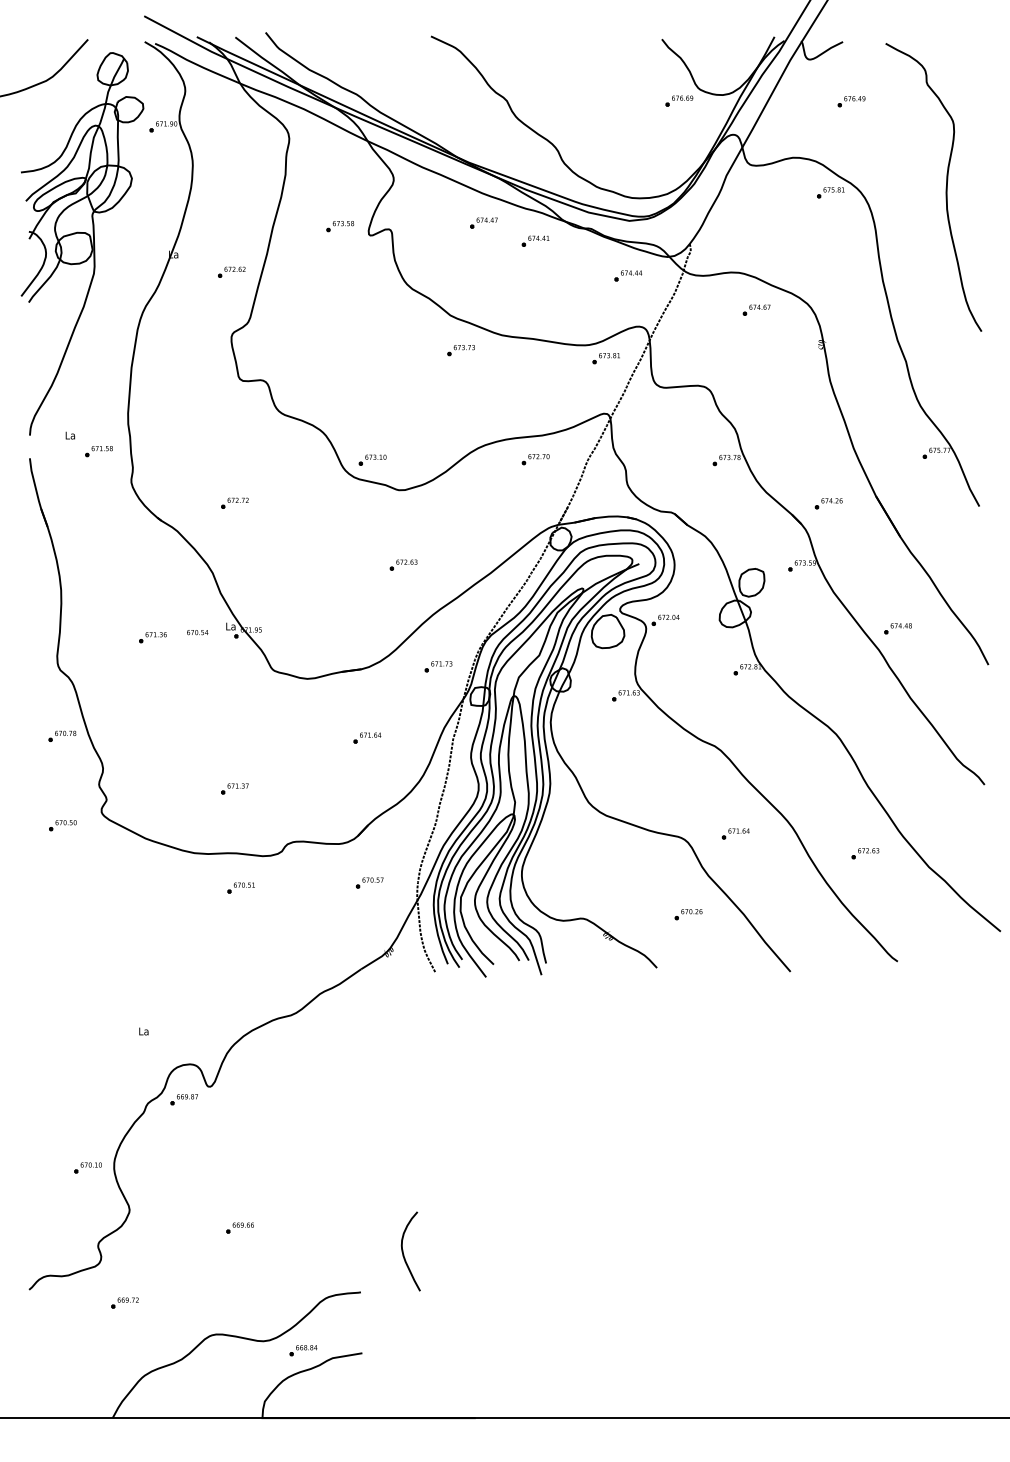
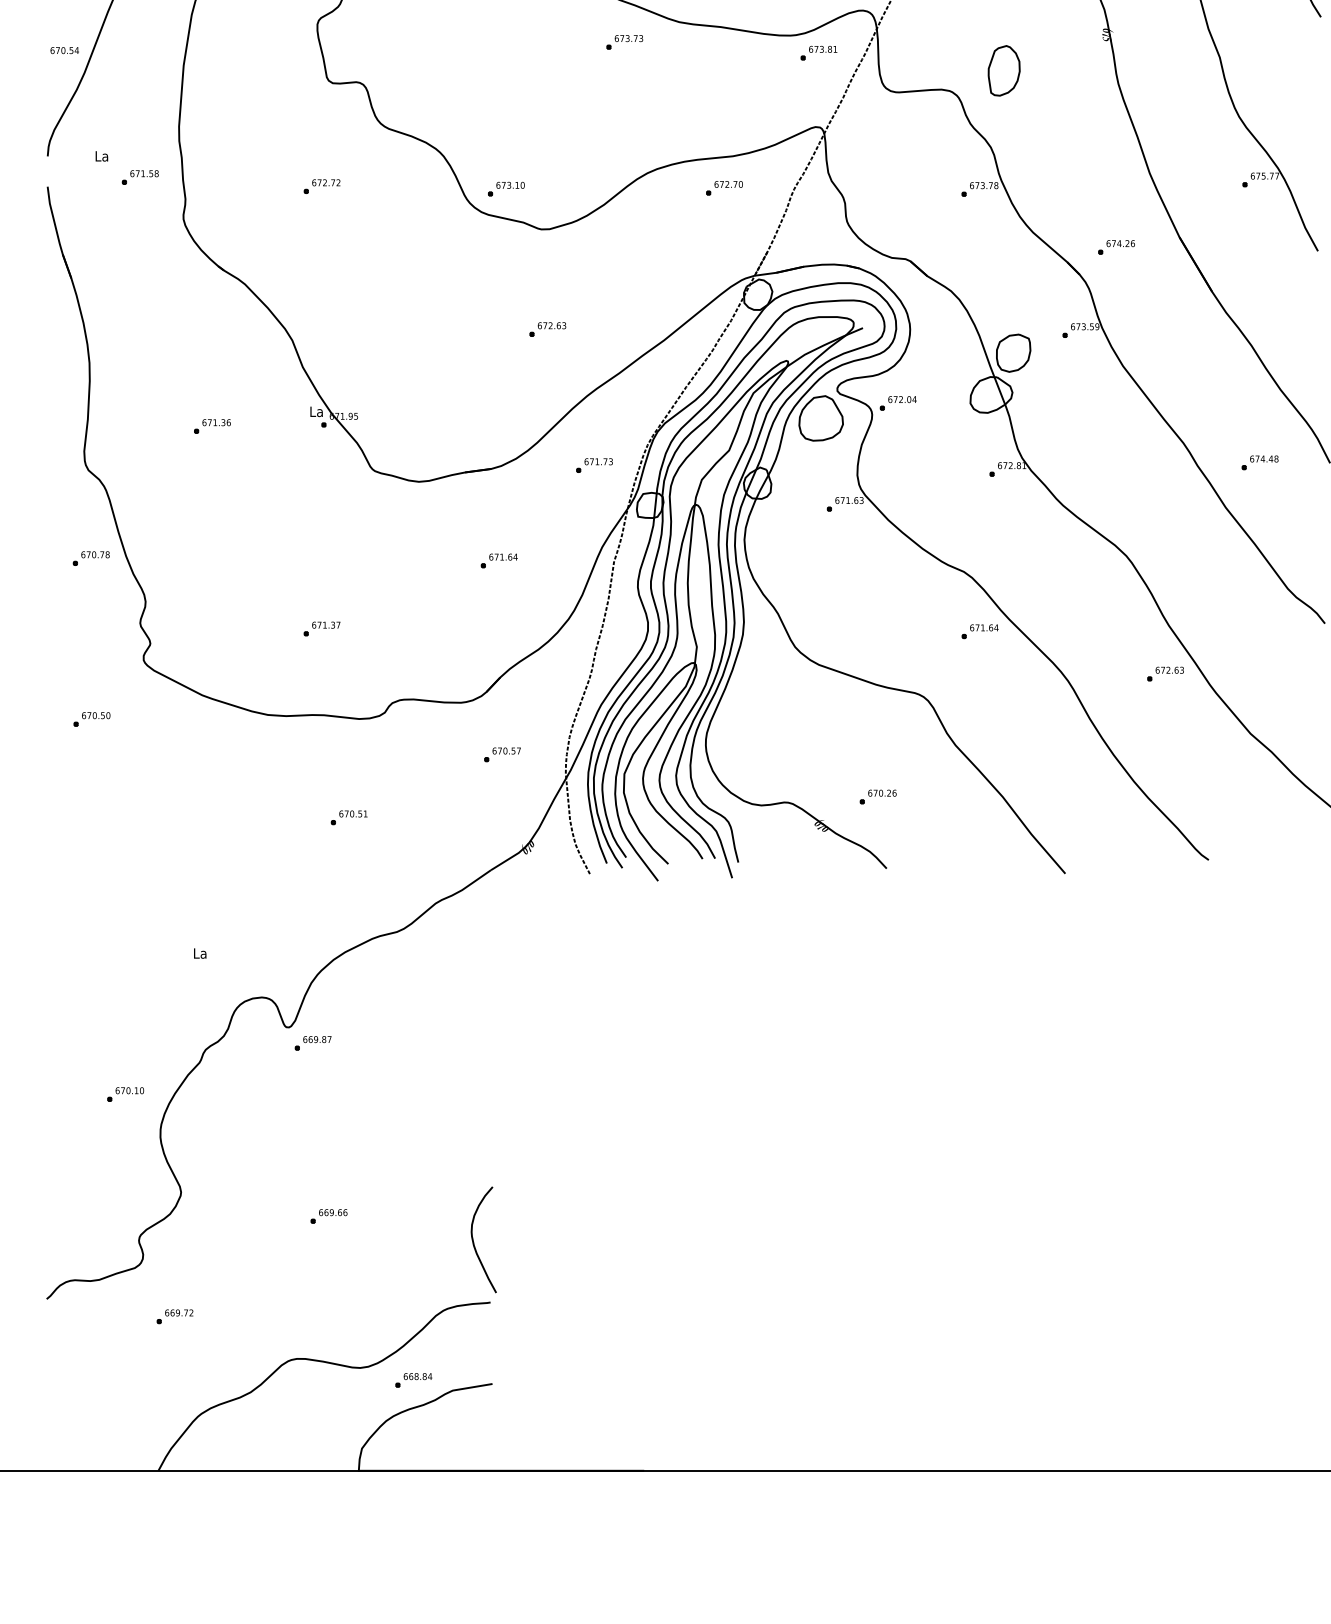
part: (744, 371) -> (1003, 70), added
part: (234, 502) -> (321, 185), moved
part: (897, 628) -> (1259, 462), moved
text: (197, 632) -> (64, 50), moved
part: (62, 825) -> (91, 719), moved
part: (735, 833) -> (979, 631), moved
part: (865, 853) -> (1165, 673), moved
part: (240, 887) -> (348, 817), moved
part: (688, 914) -> (877, 797), moved
part: (183, 1099) -> (312, 1043), moved
part: (87, 1167) -> (124, 1094), moved
curve: (404, 1254) -> (475, 1243), moved

